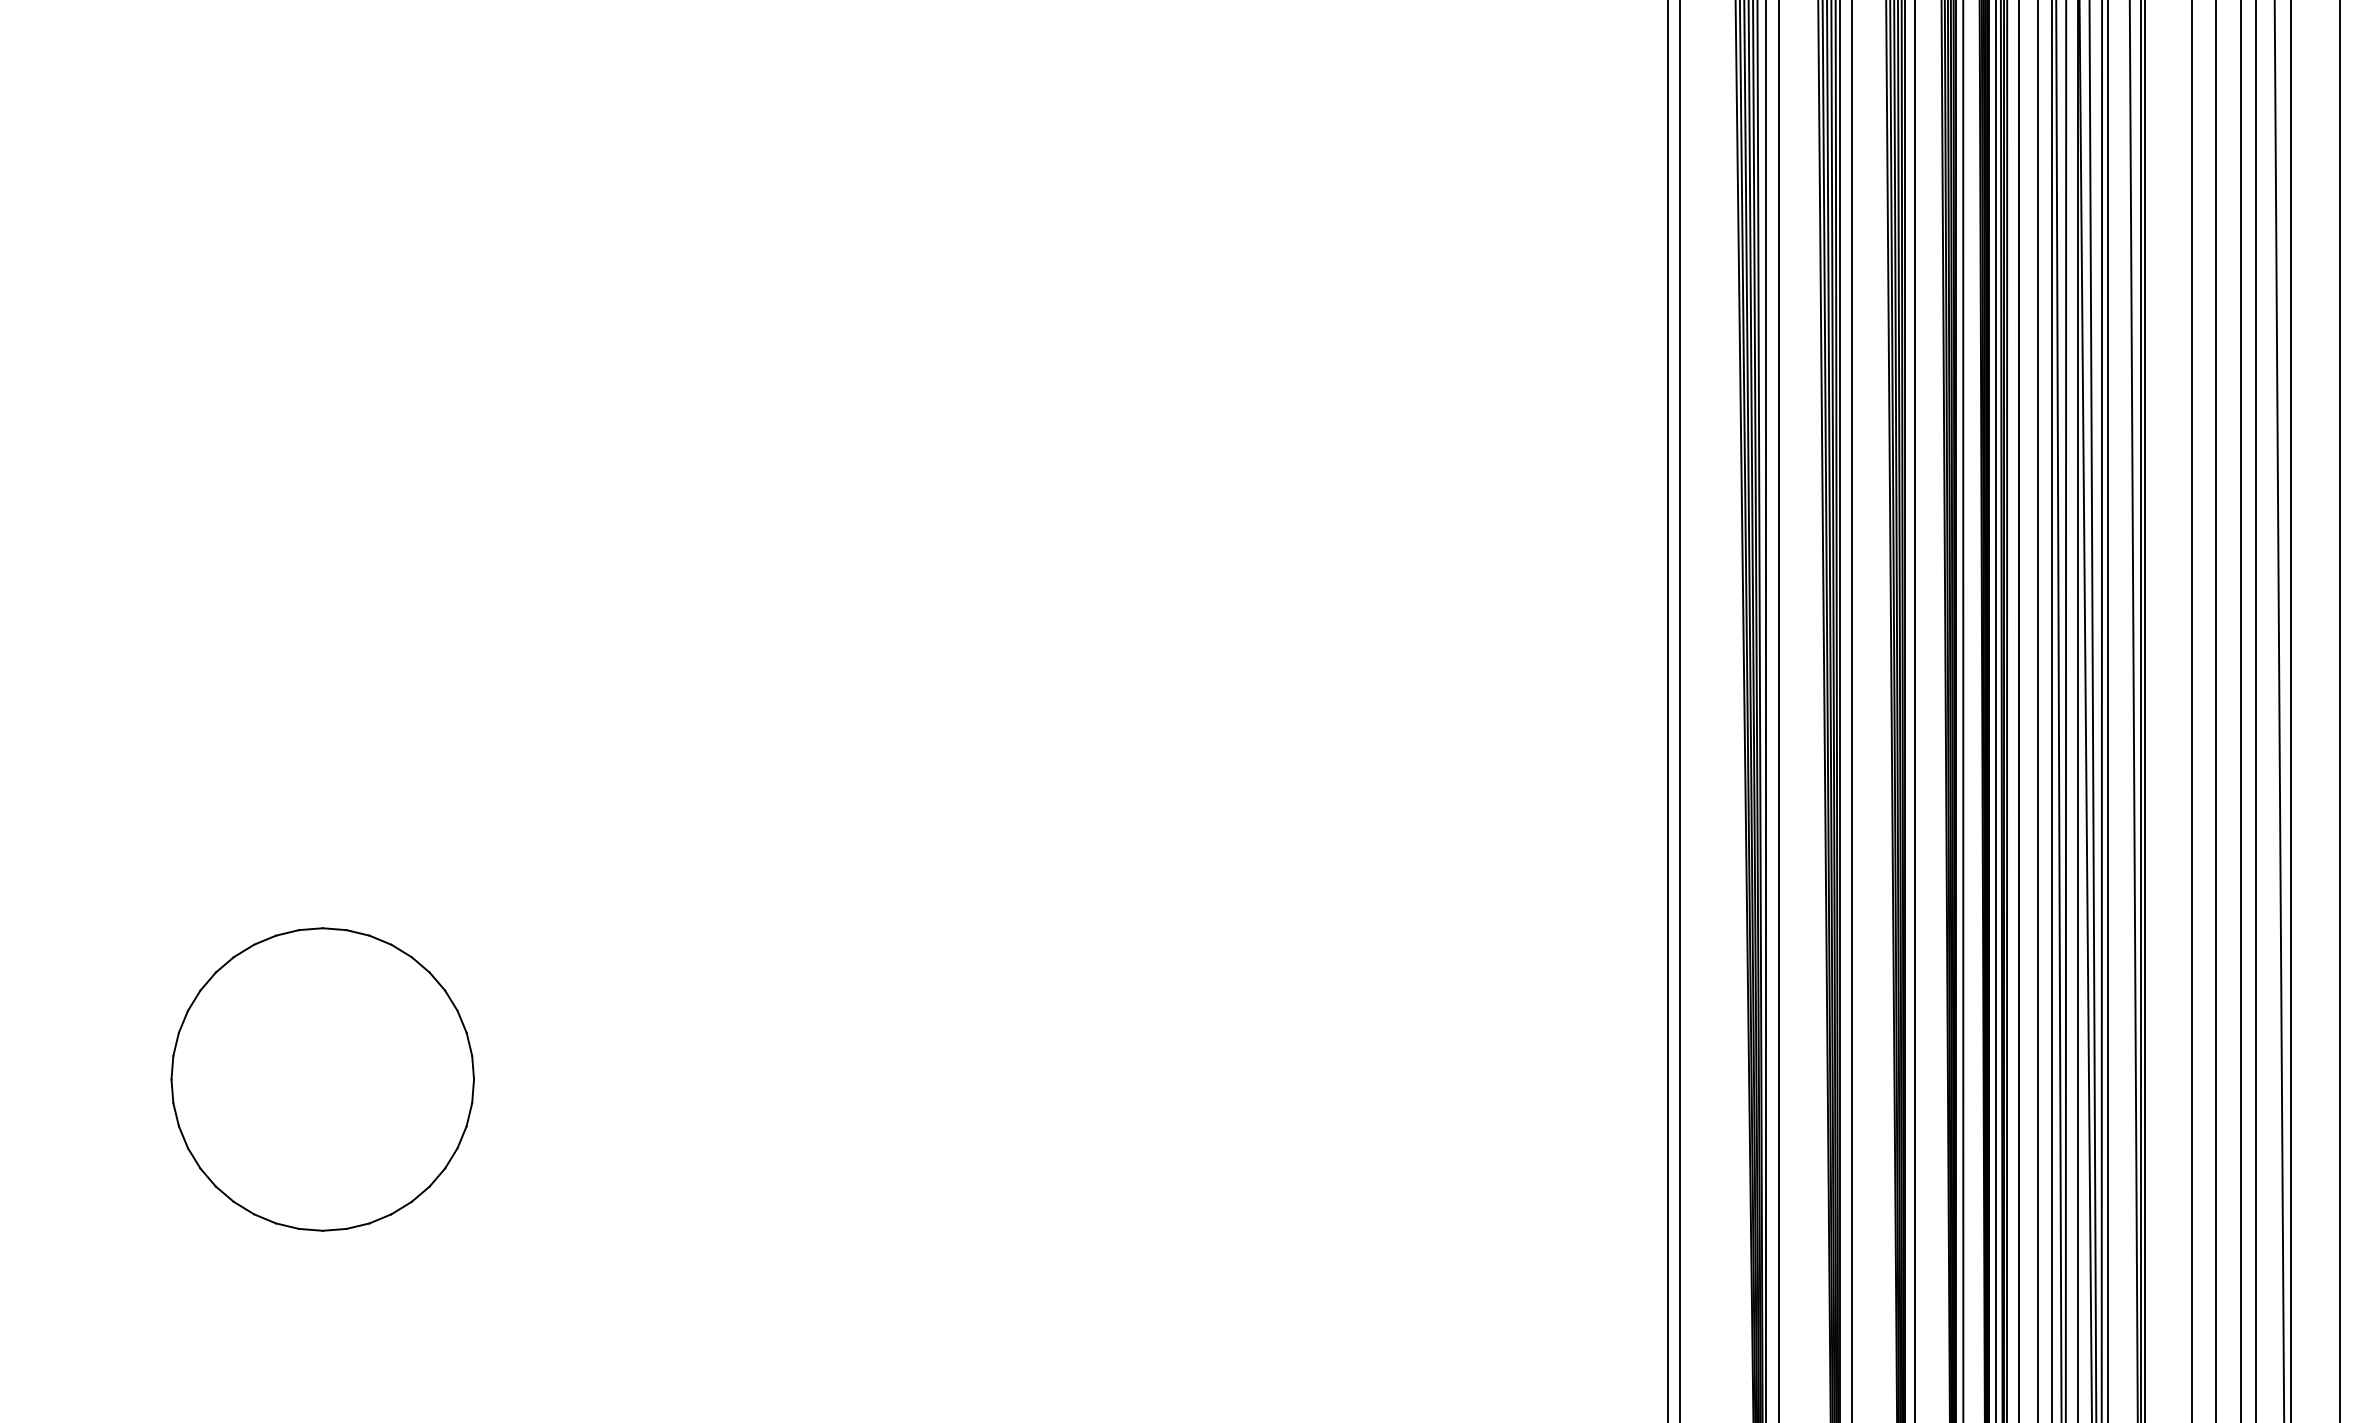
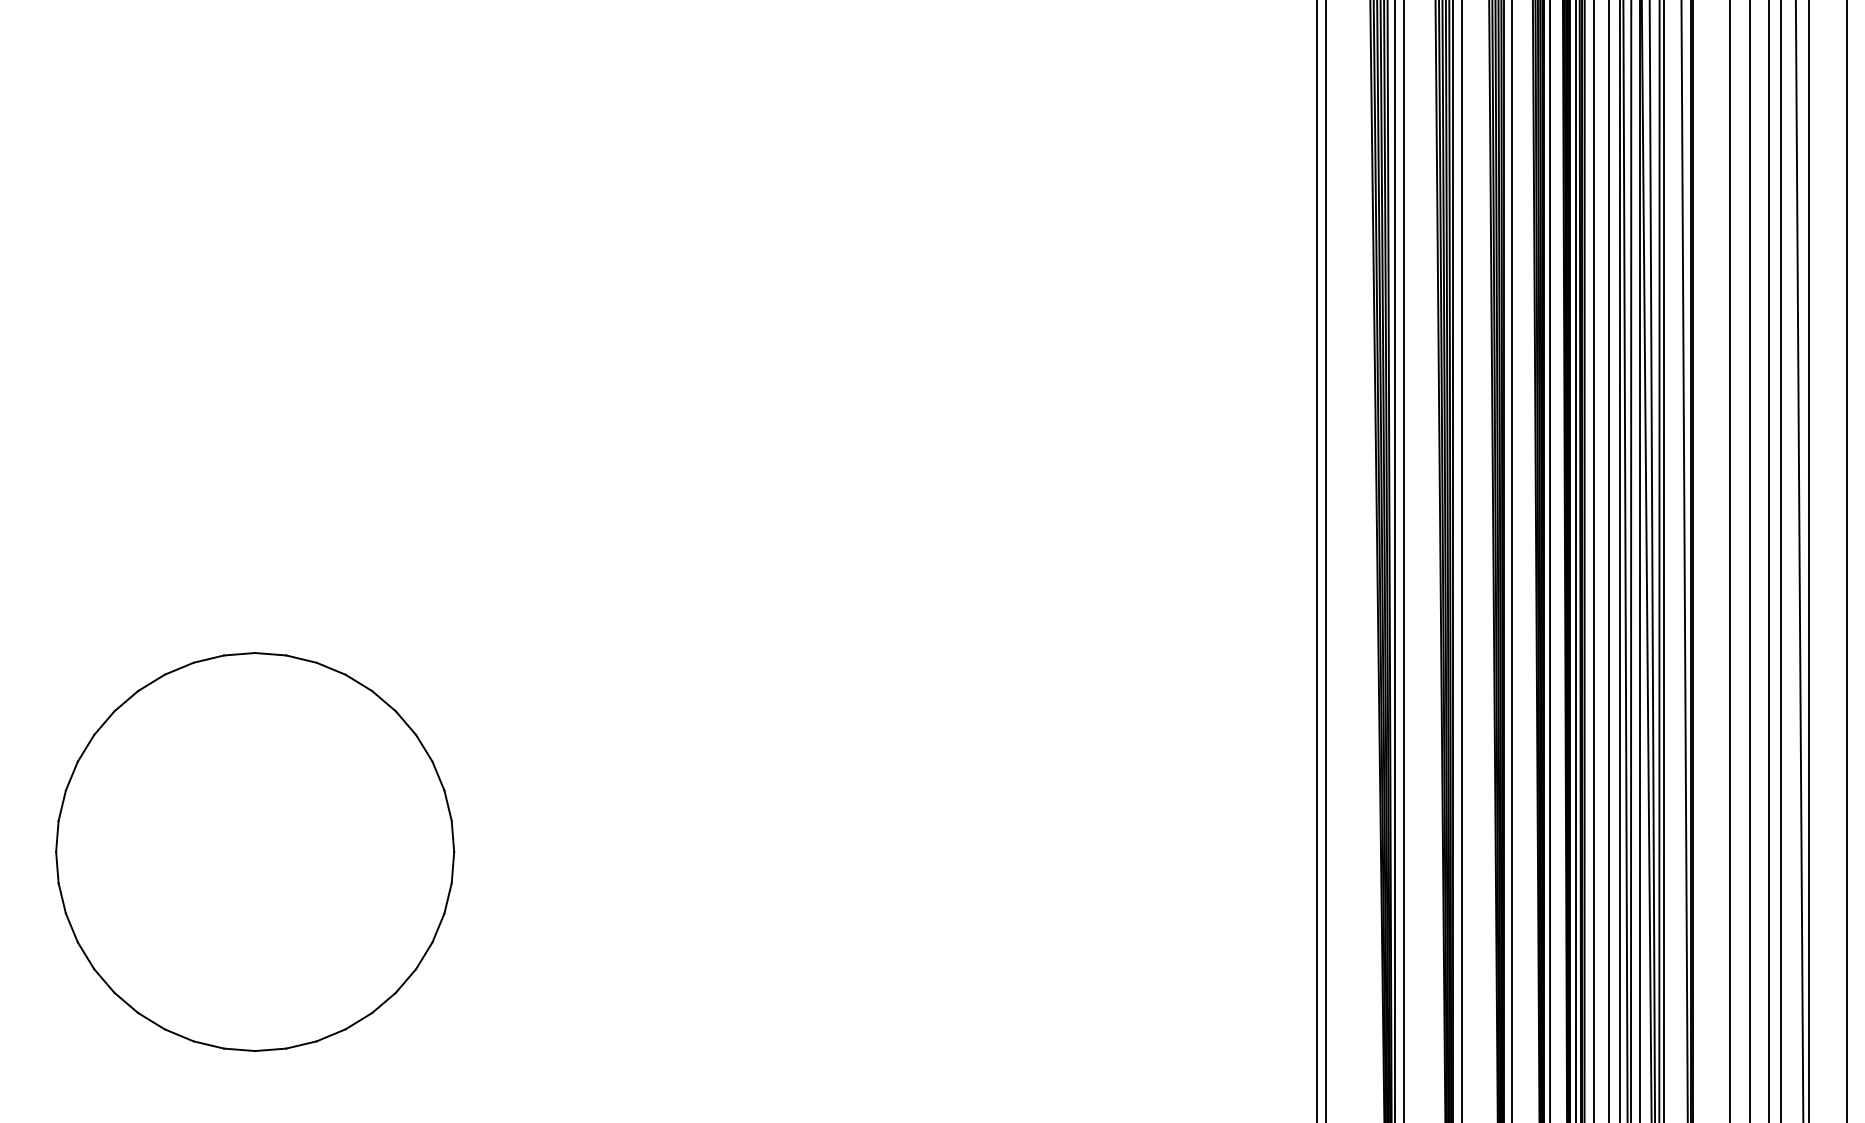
part: (322, 1079) -> (254, 851), size x1.67

